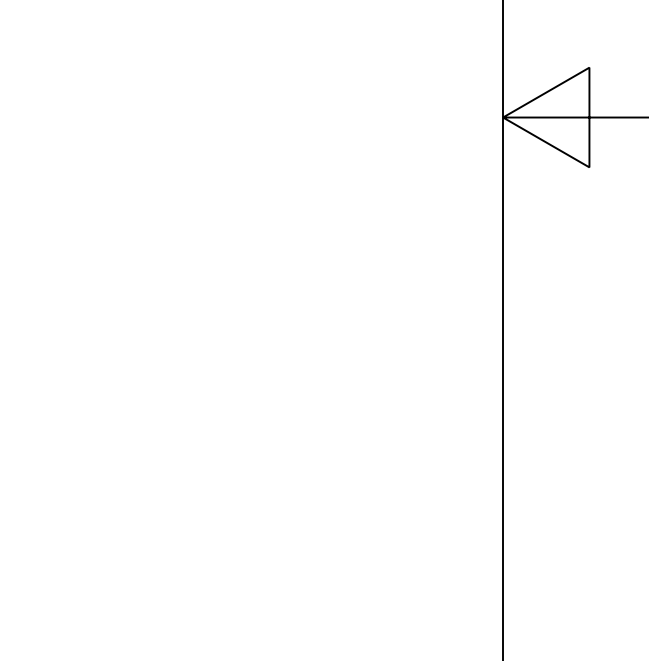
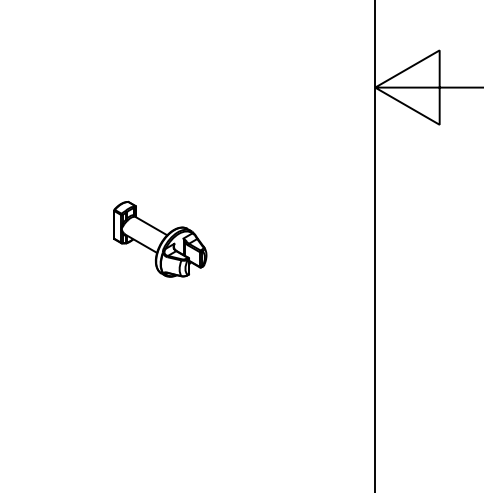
part: (215, 319) -> (160, 238), added

